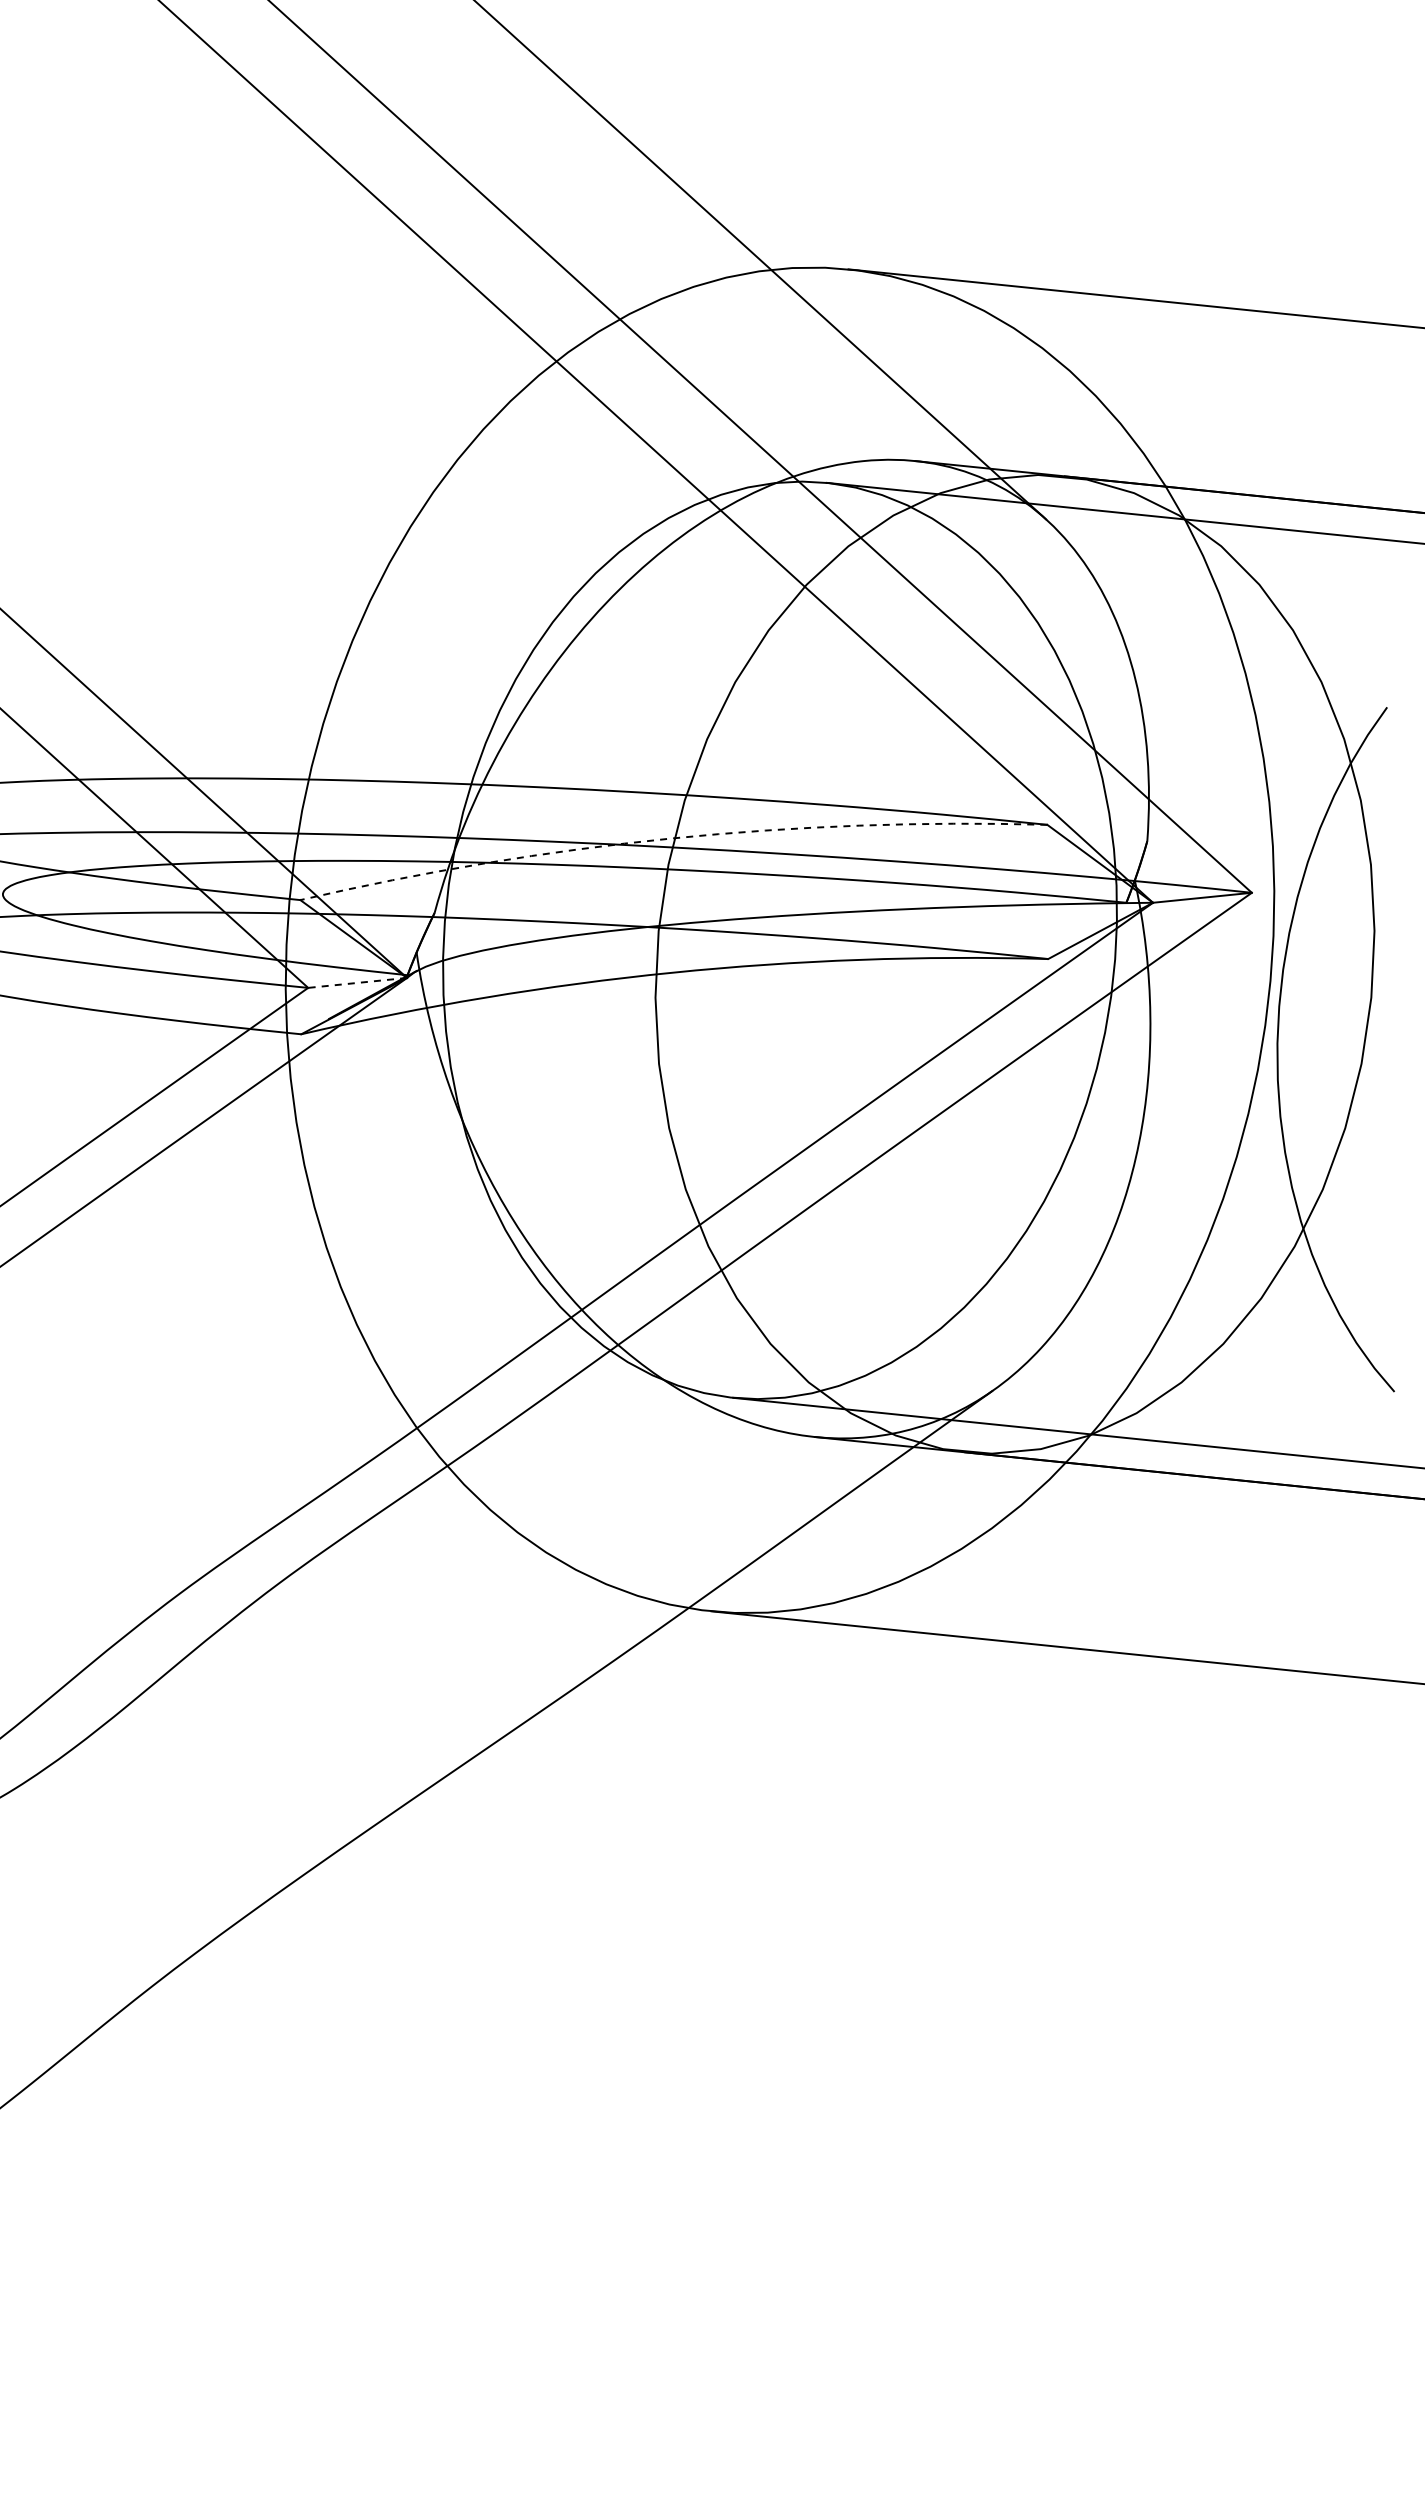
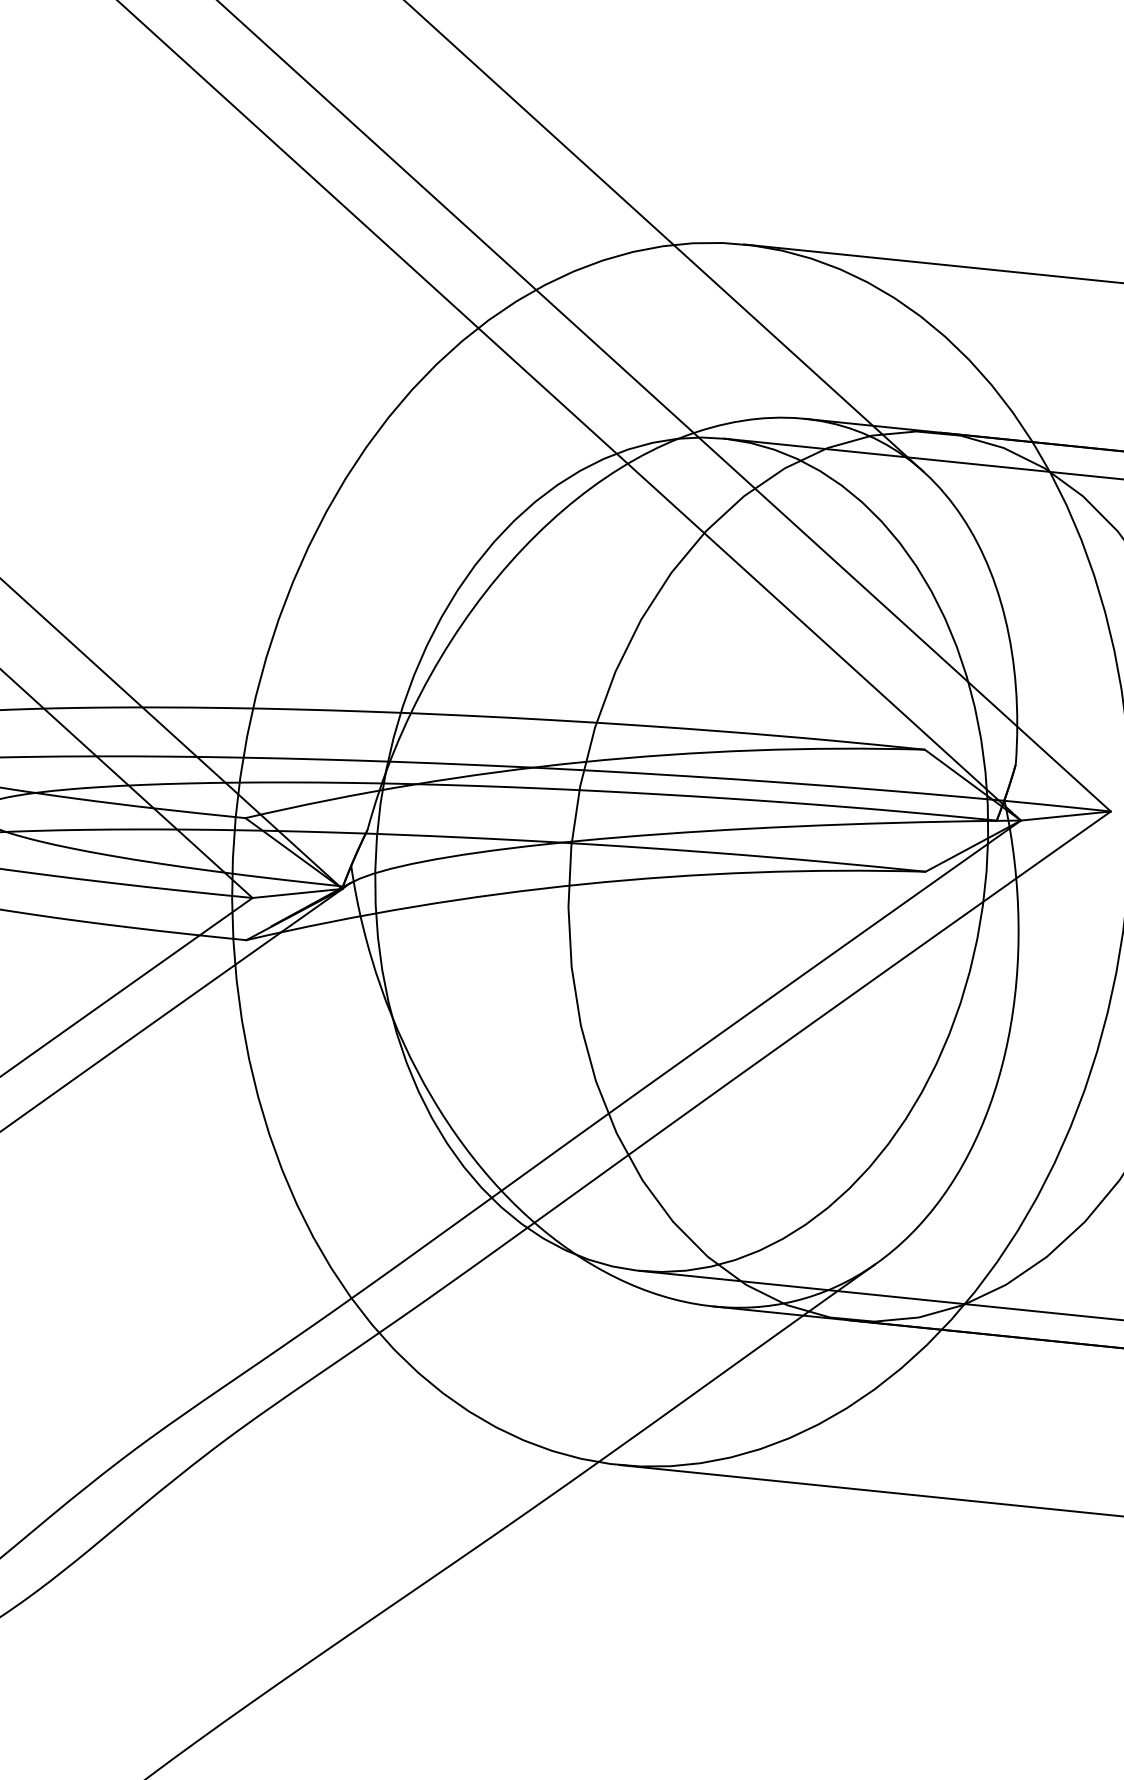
arc: (671, 838) -> (583, 762), dashed -> solid
line: (357, 982) -> (297, 893), dashed -> solid

